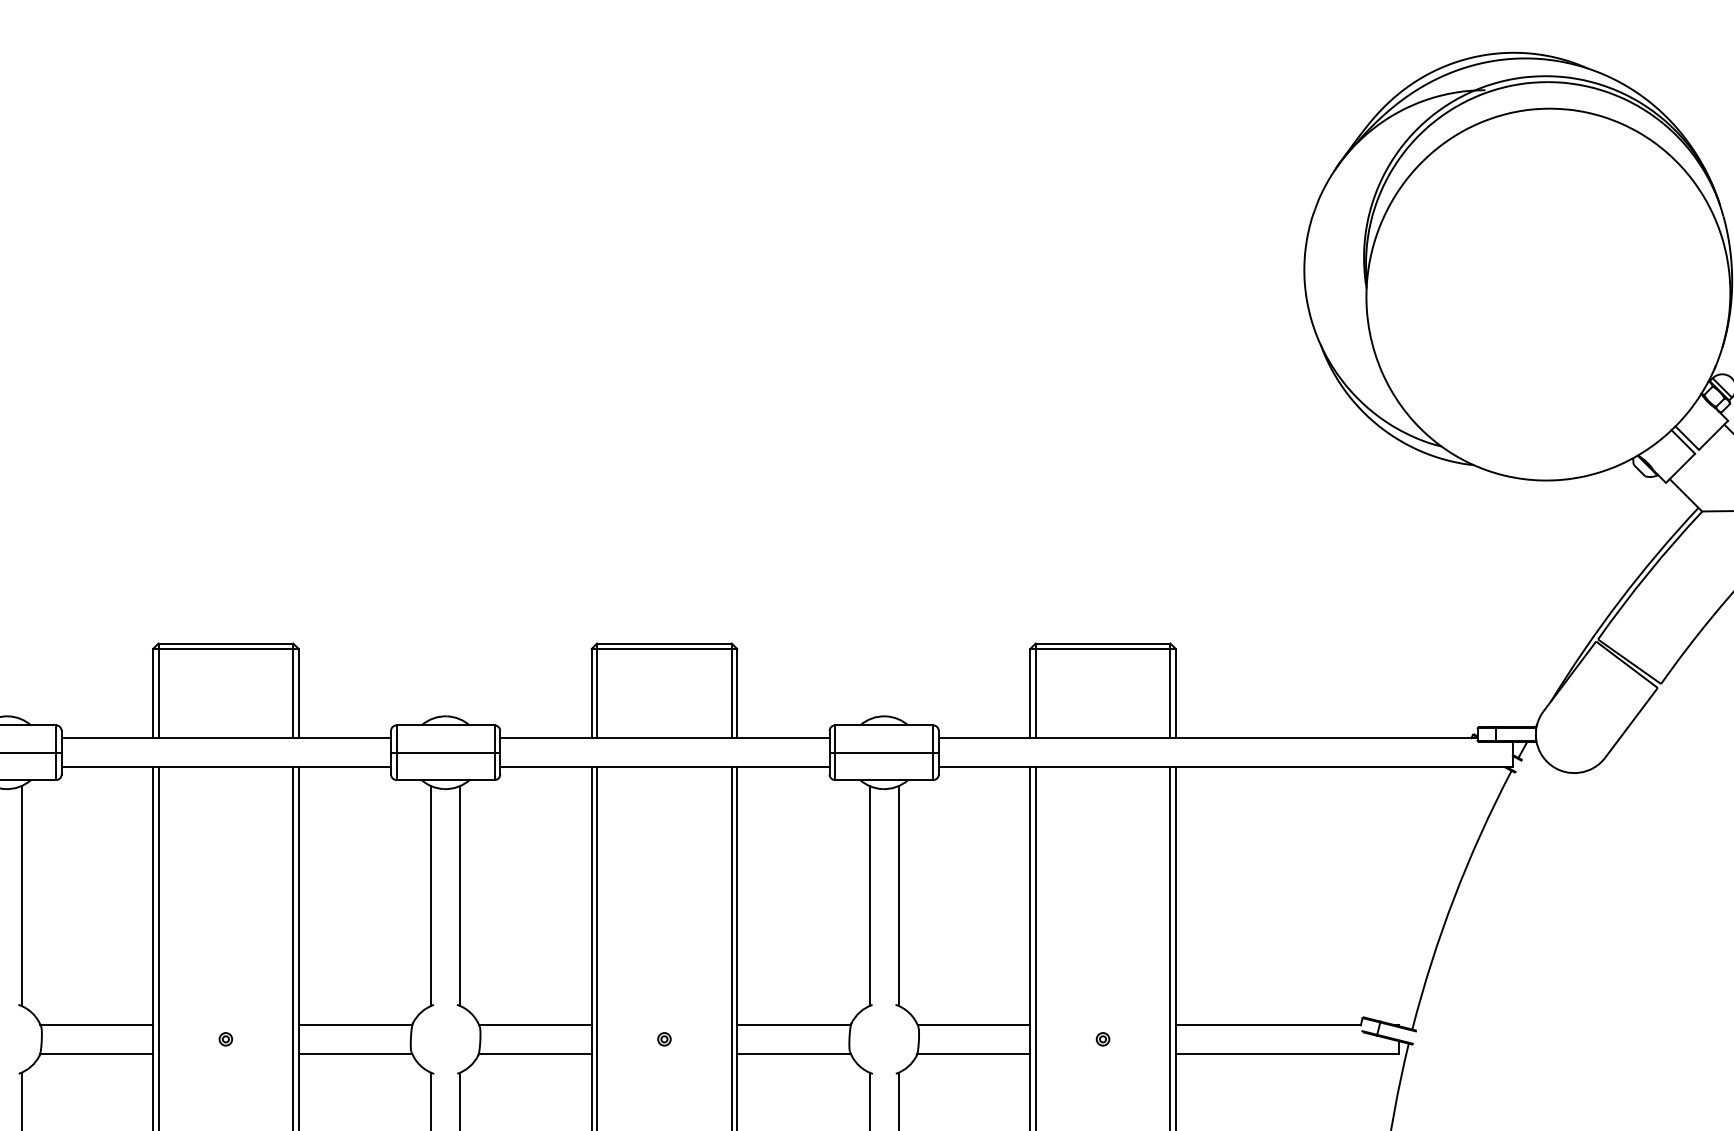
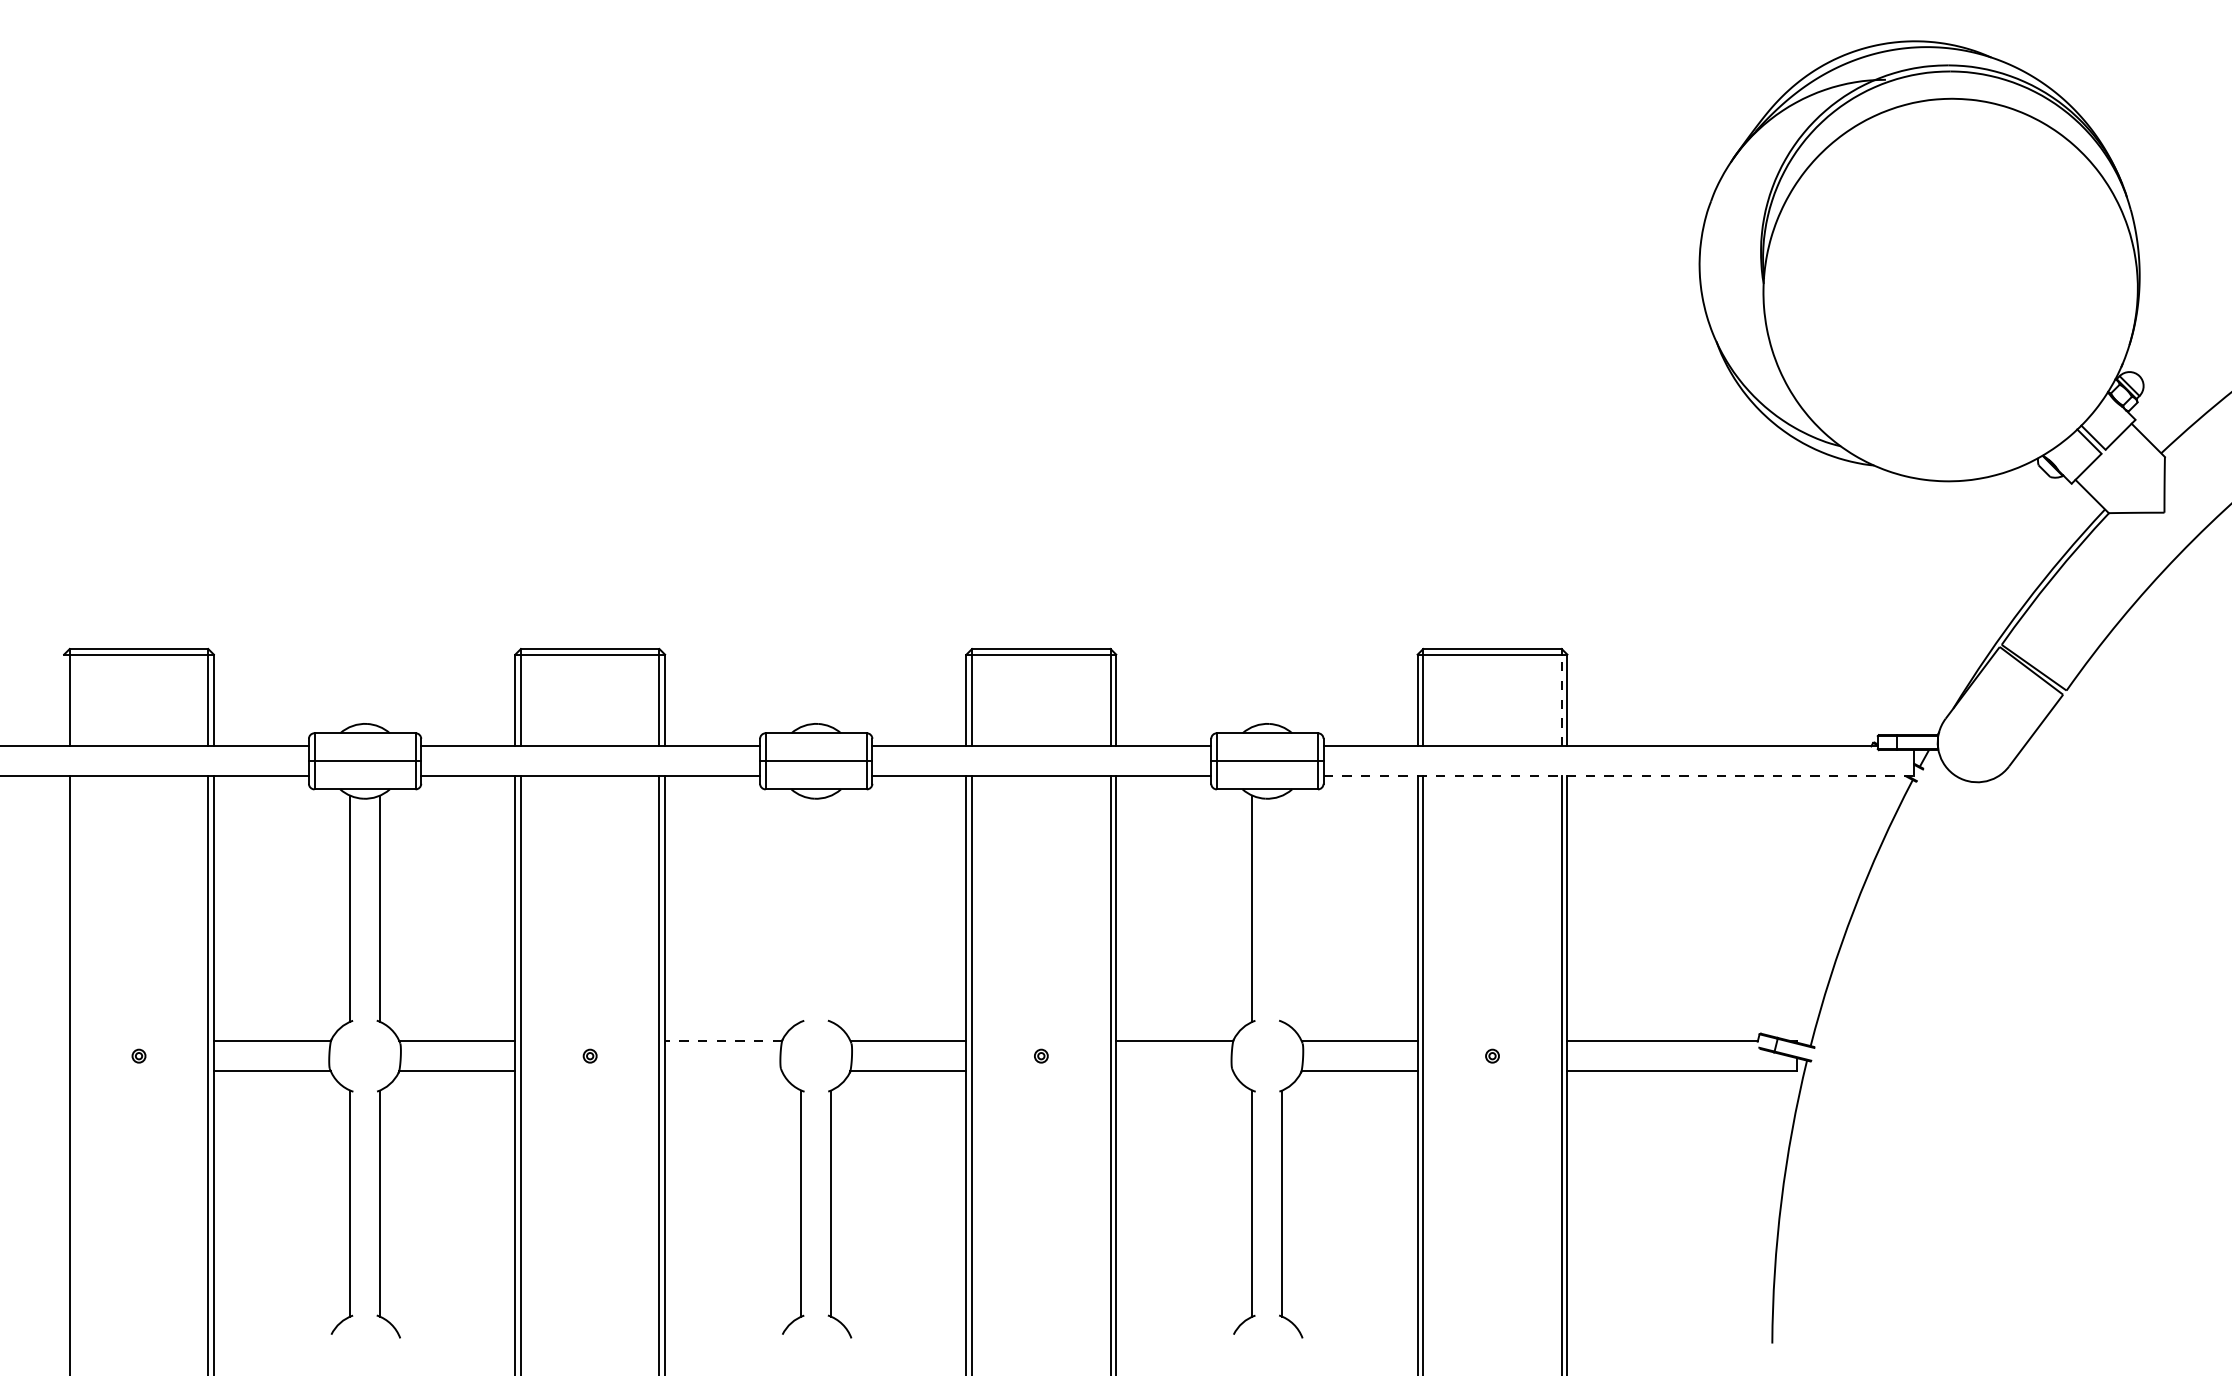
line: (1170, 693) -> (1561, 700), solid -> dashed
line: (1226, 767) -> (1619, 776), solid -> dashed
line: (431, 895) -> (801, 908), removed
line: (460, 895) -> (831, 908), removed
line: (898, 895) -> (1282, 908), removed
line: (355, 1025) -> (723, 1041), solid -> dashed
line: (355, 1054) -> (723, 1071), removed
line: (793, 1054) -> (1174, 1071), removed

